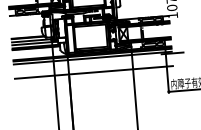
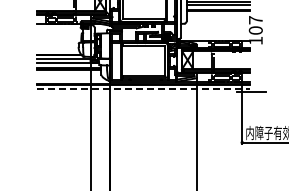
line: (92, 58) -> (143, 89), solid -> dashed
line: (93, 72) -> (143, 108), removed

